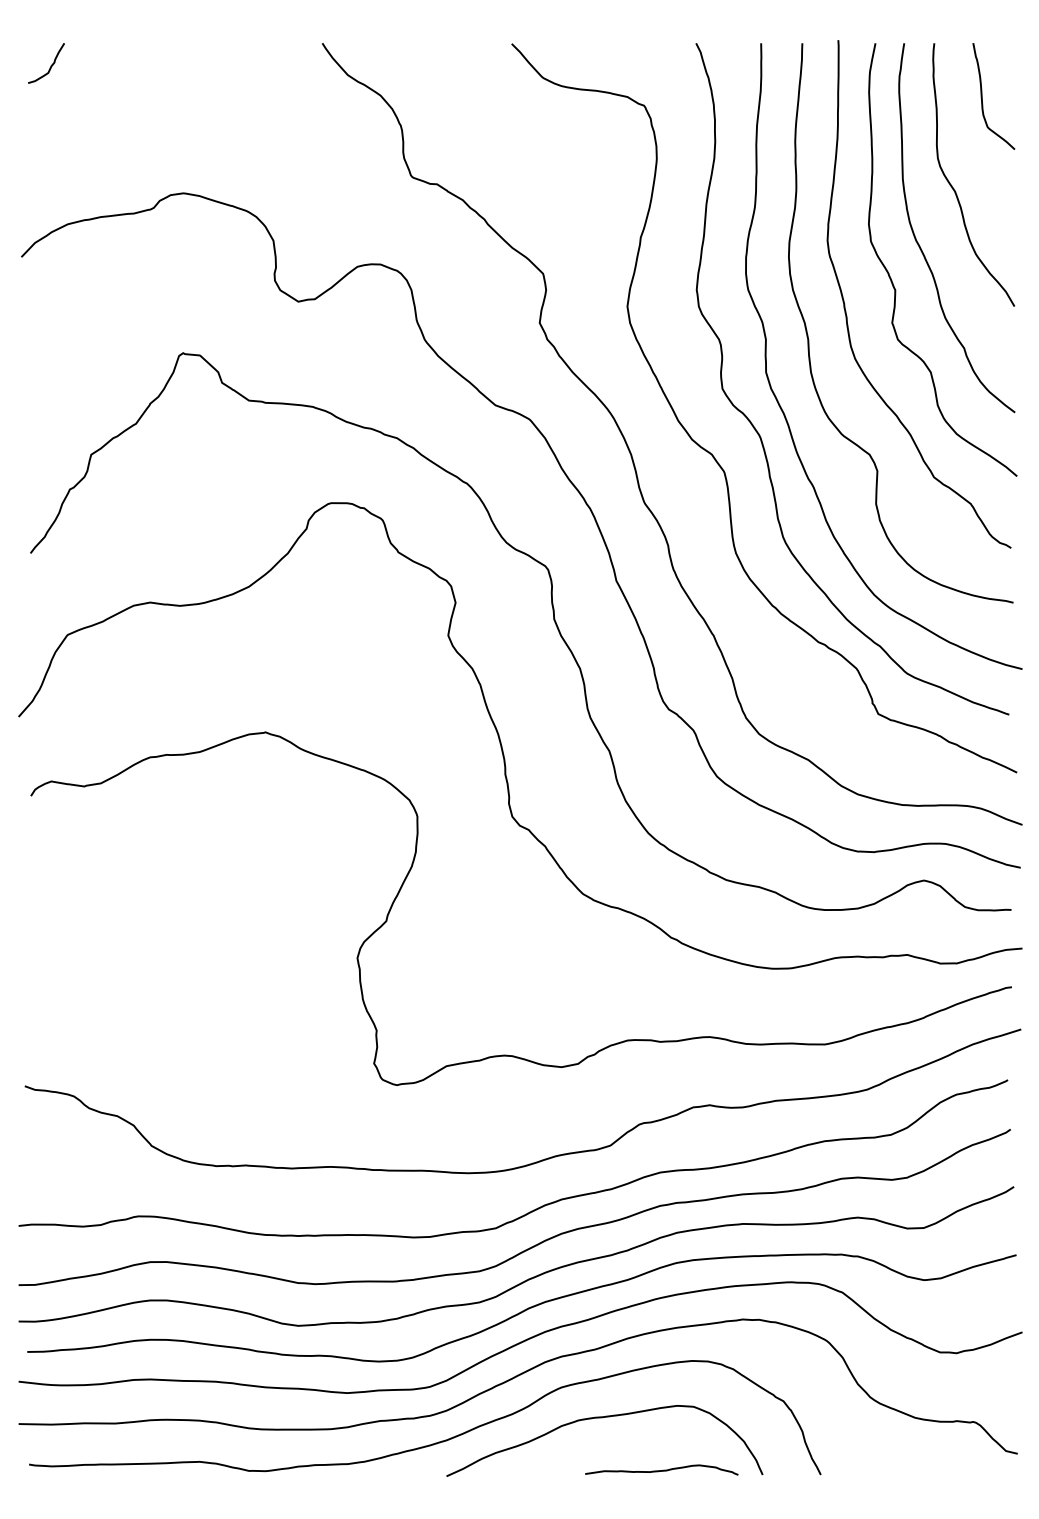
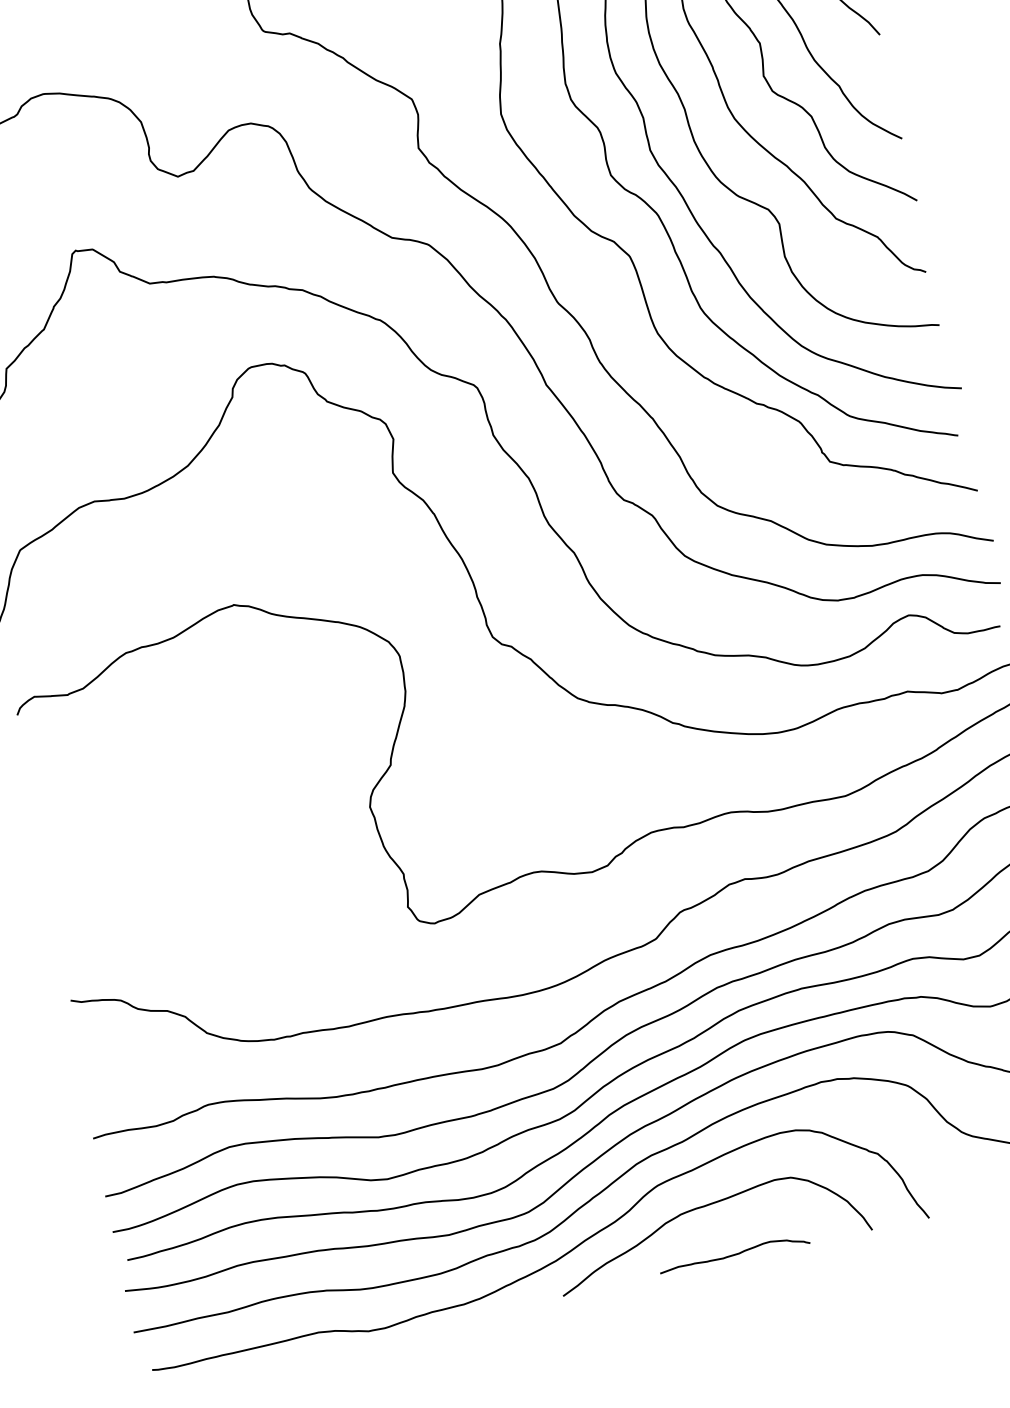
curve: (661, 1470) -> (734, 1254), moved

